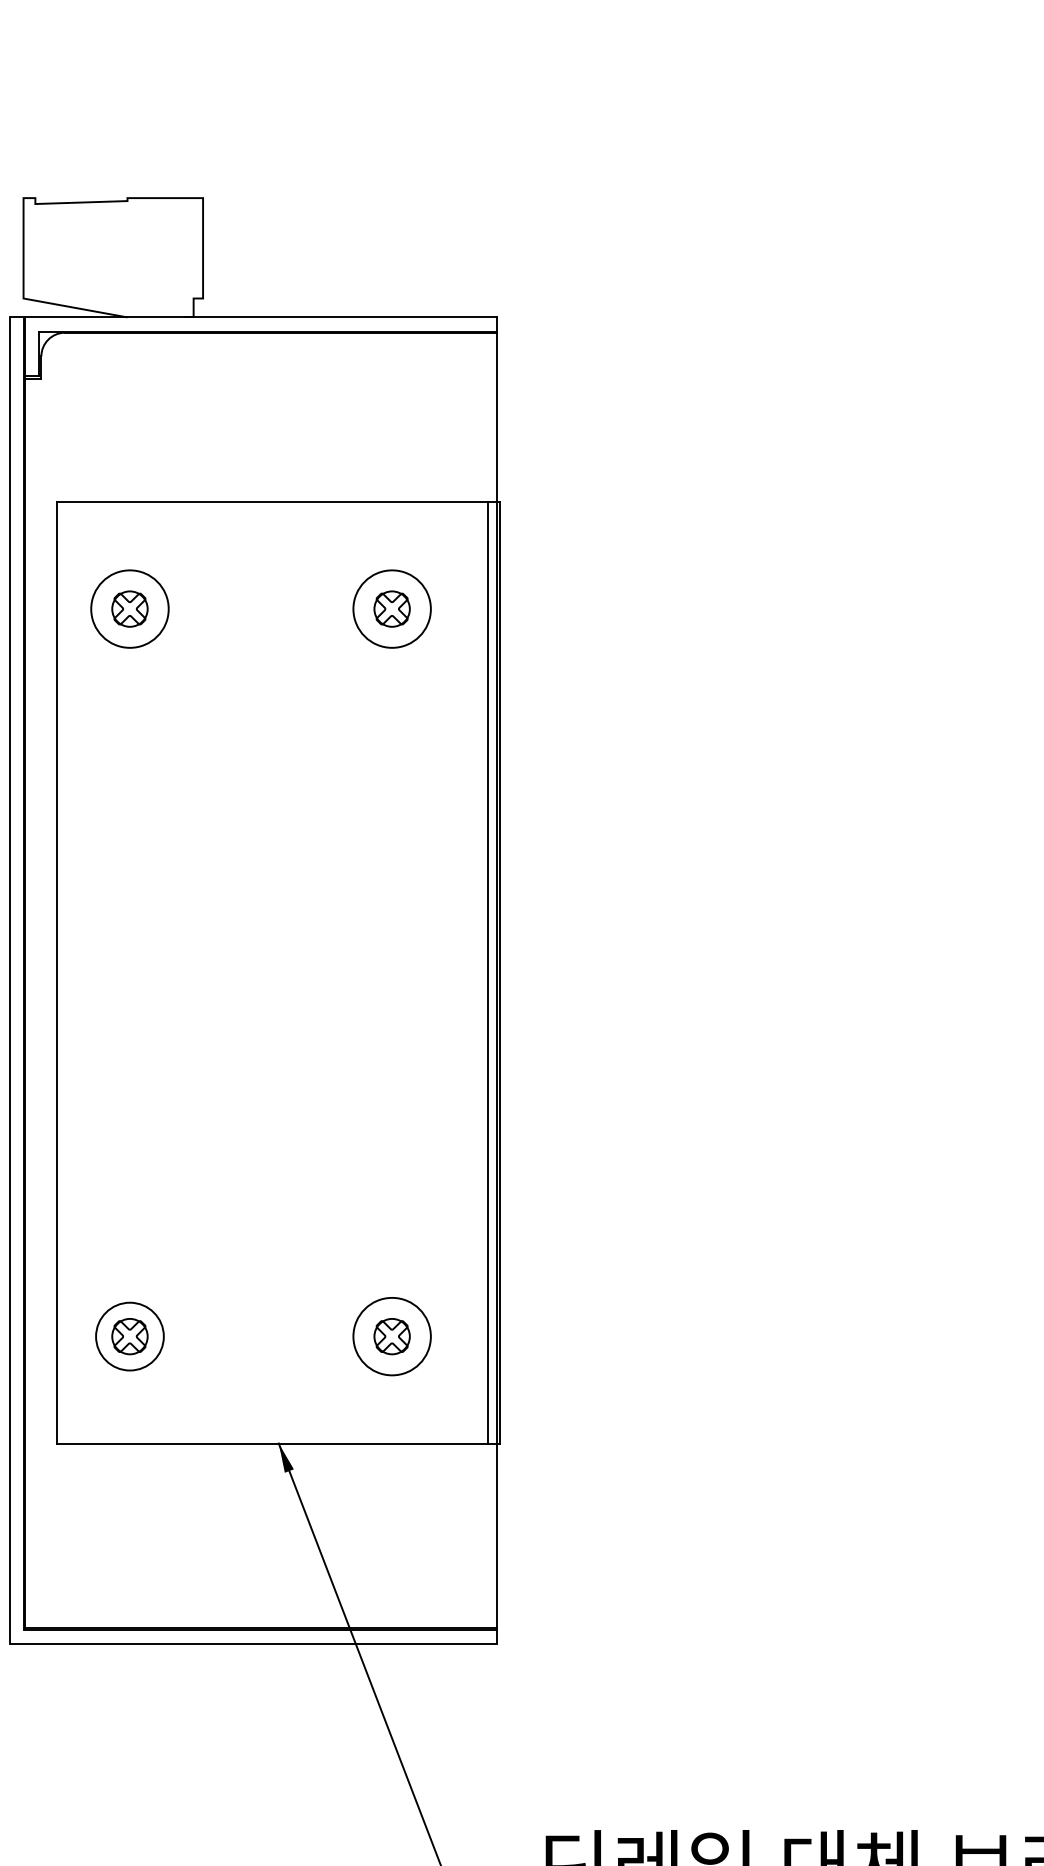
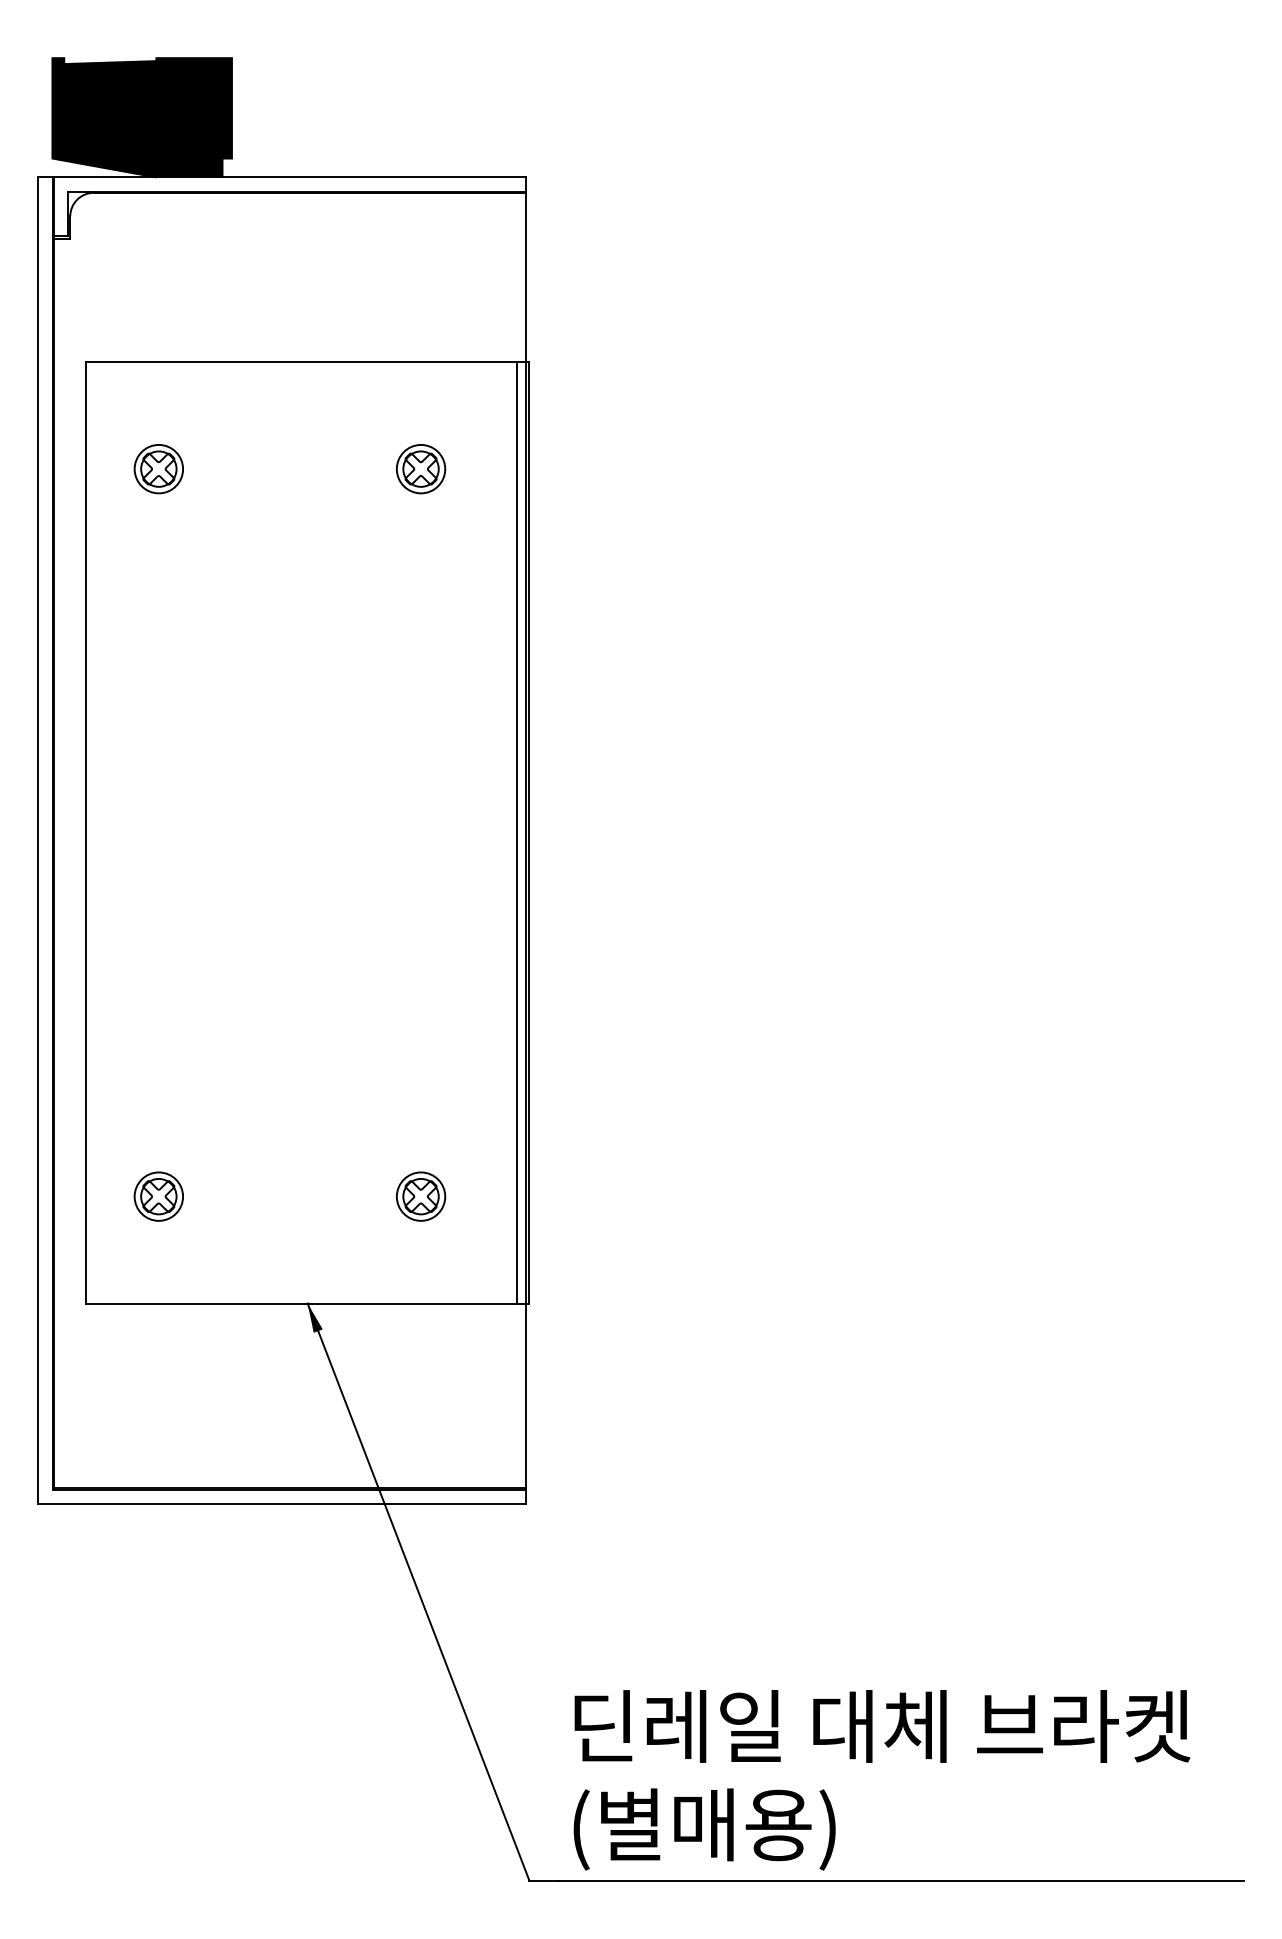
fill: (112, 257) -> (141, 117), added
circle: (129, 608) -> (158, 468), size x0.62
circle: (391, 608) -> (420, 468), size x0.62
circle: (129, 1336) -> (158, 1196), size x0.71
circle: (391, 1336) -> (420, 1196), size x0.62

